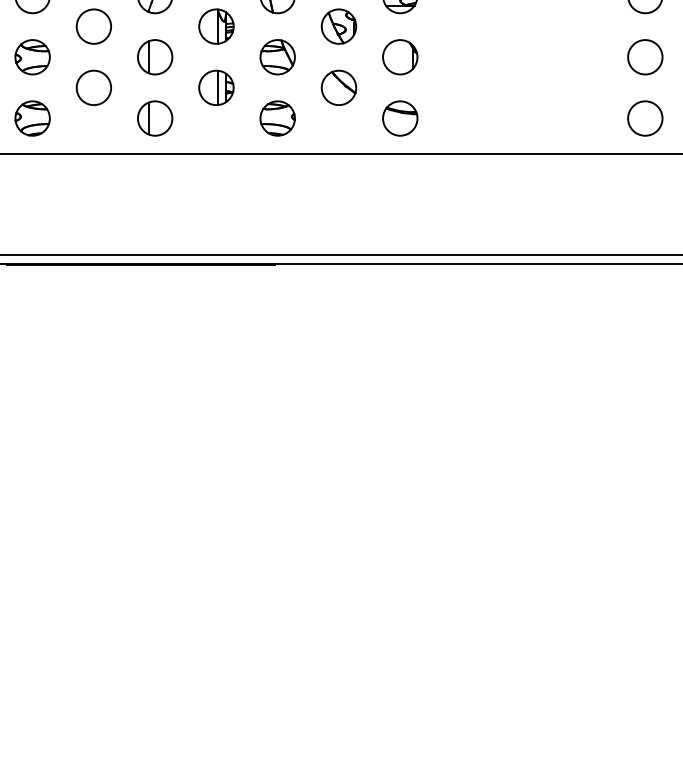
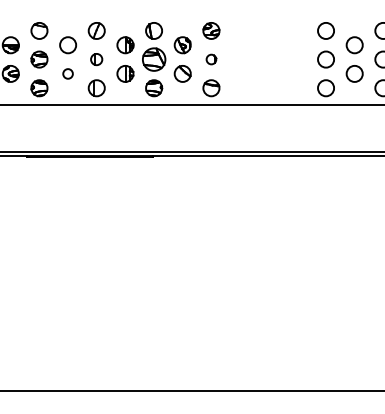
part: (154, 57) -> (96, 59), size x0.7
part: (276, 57) -> (153, 59), size x1.4
circle: (400, 57) -> (211, 59), size x0.6
circle: (92, 87) -> (67, 73), size x0.6

